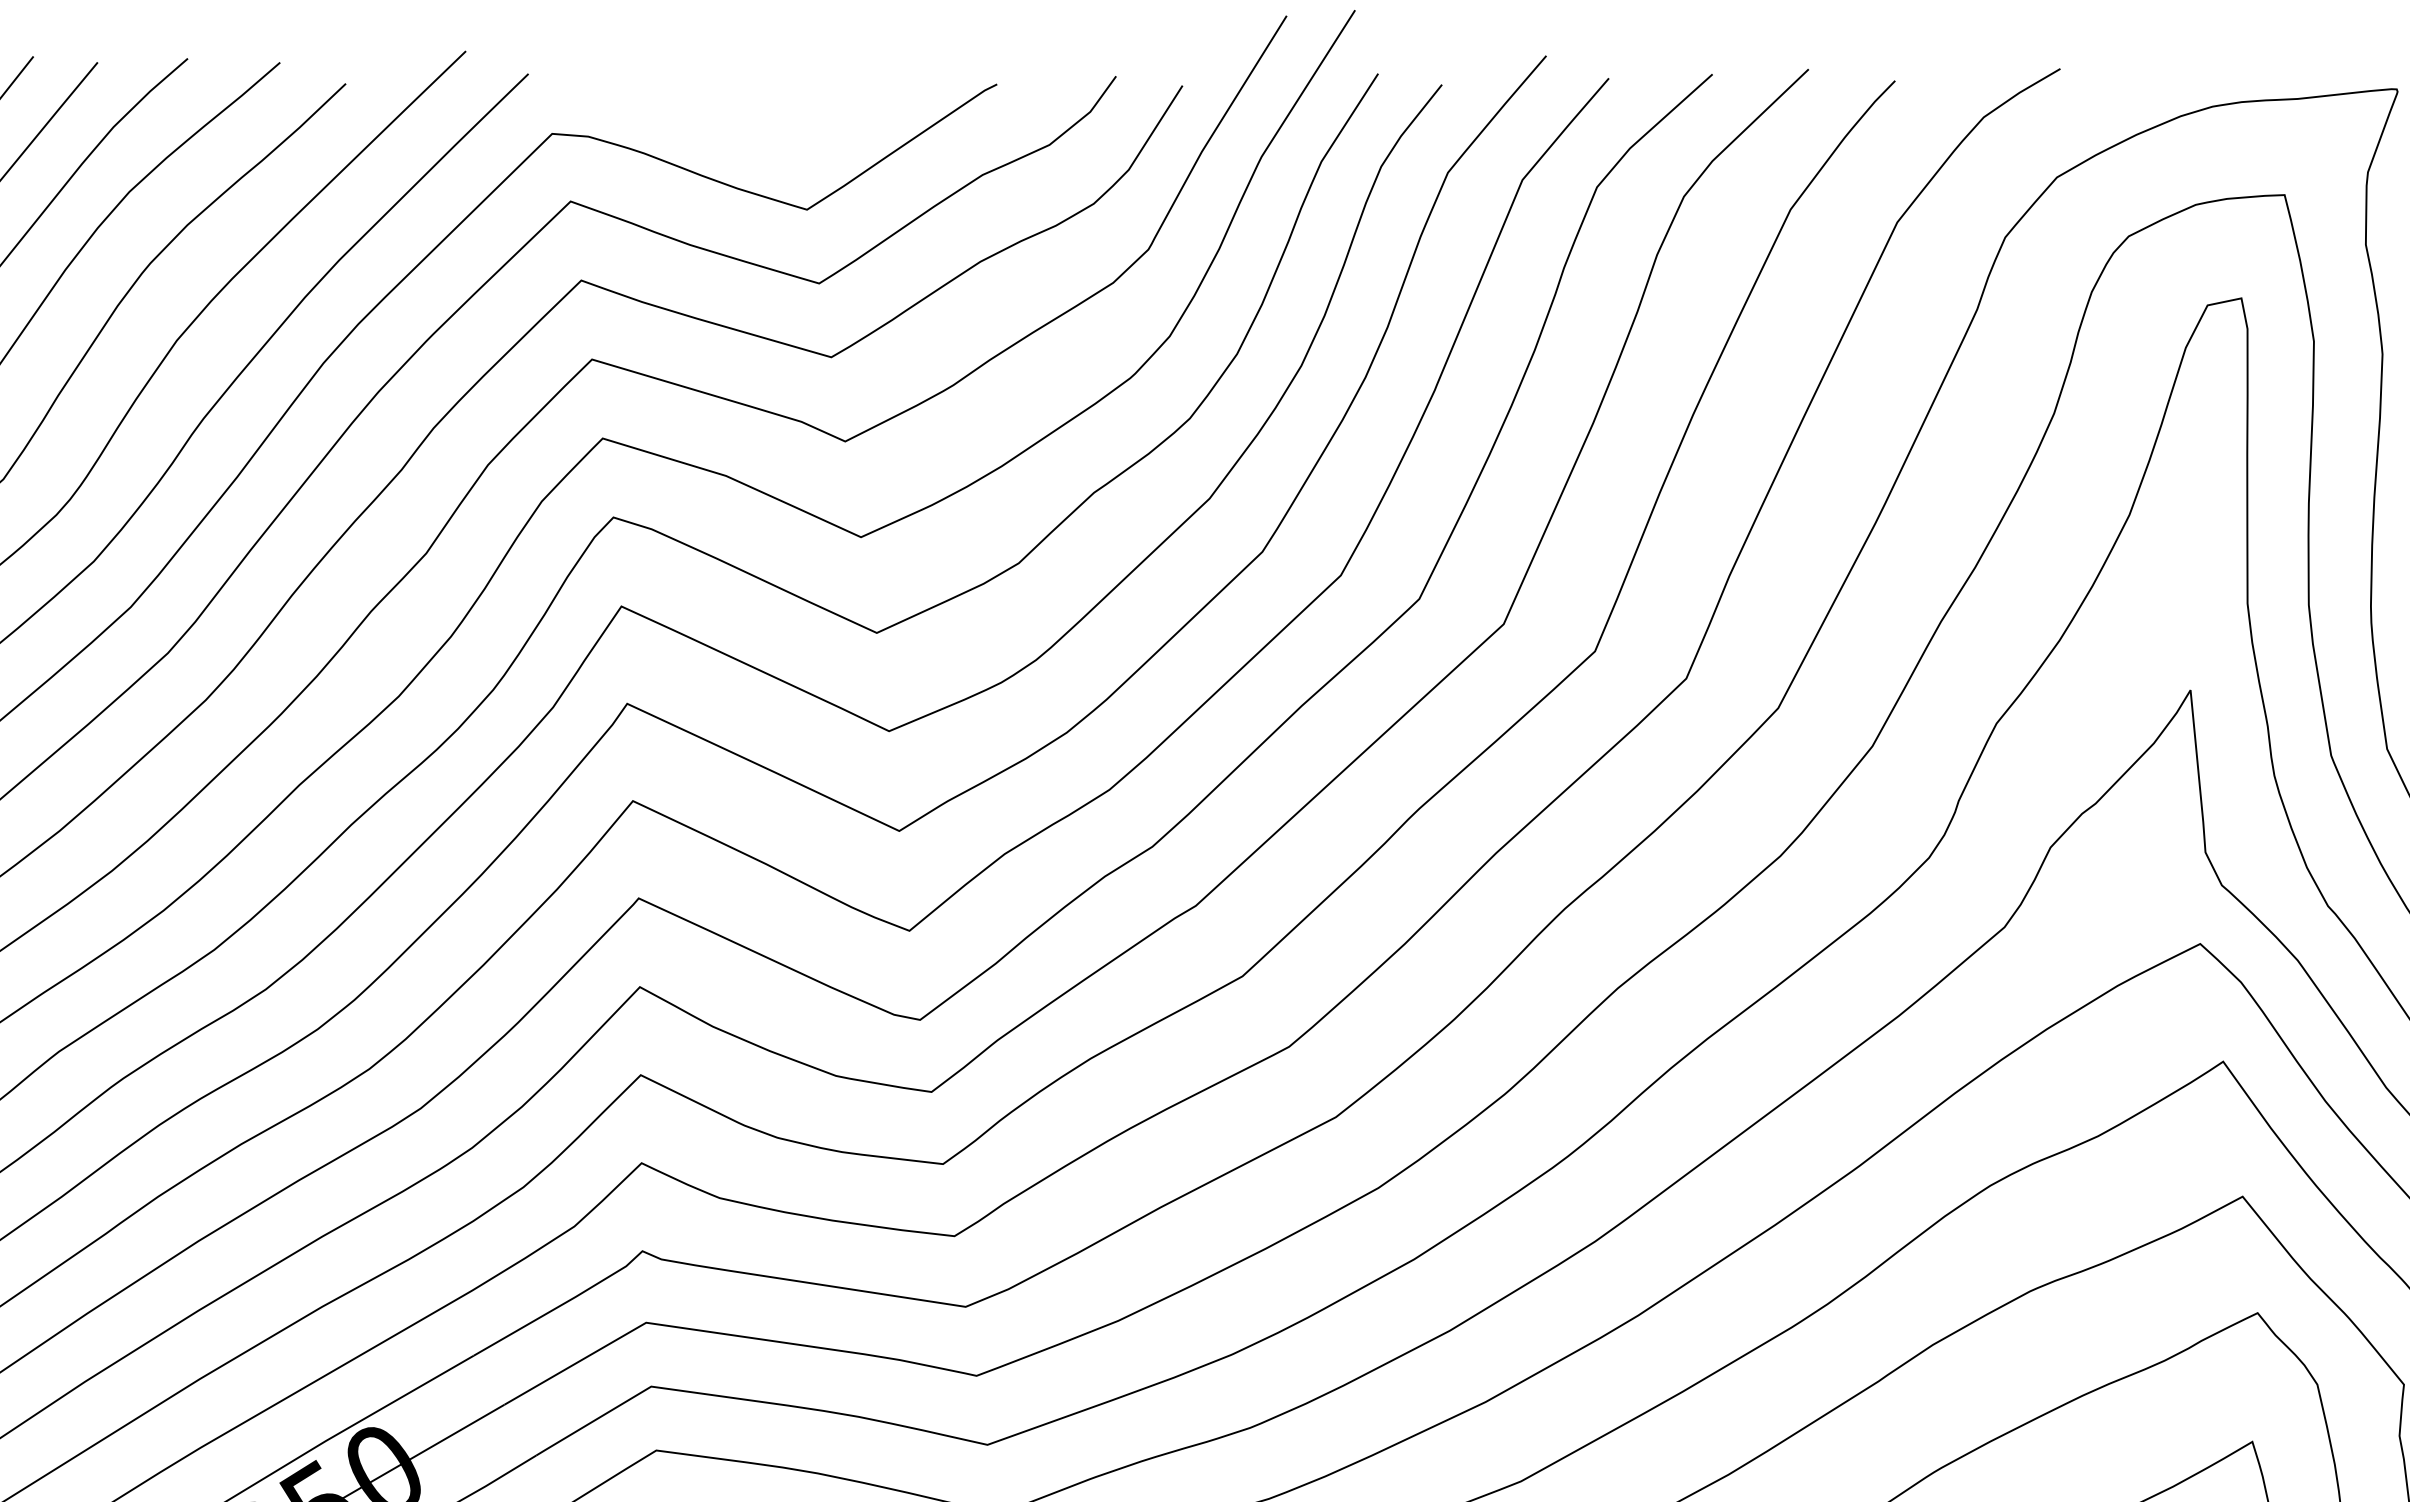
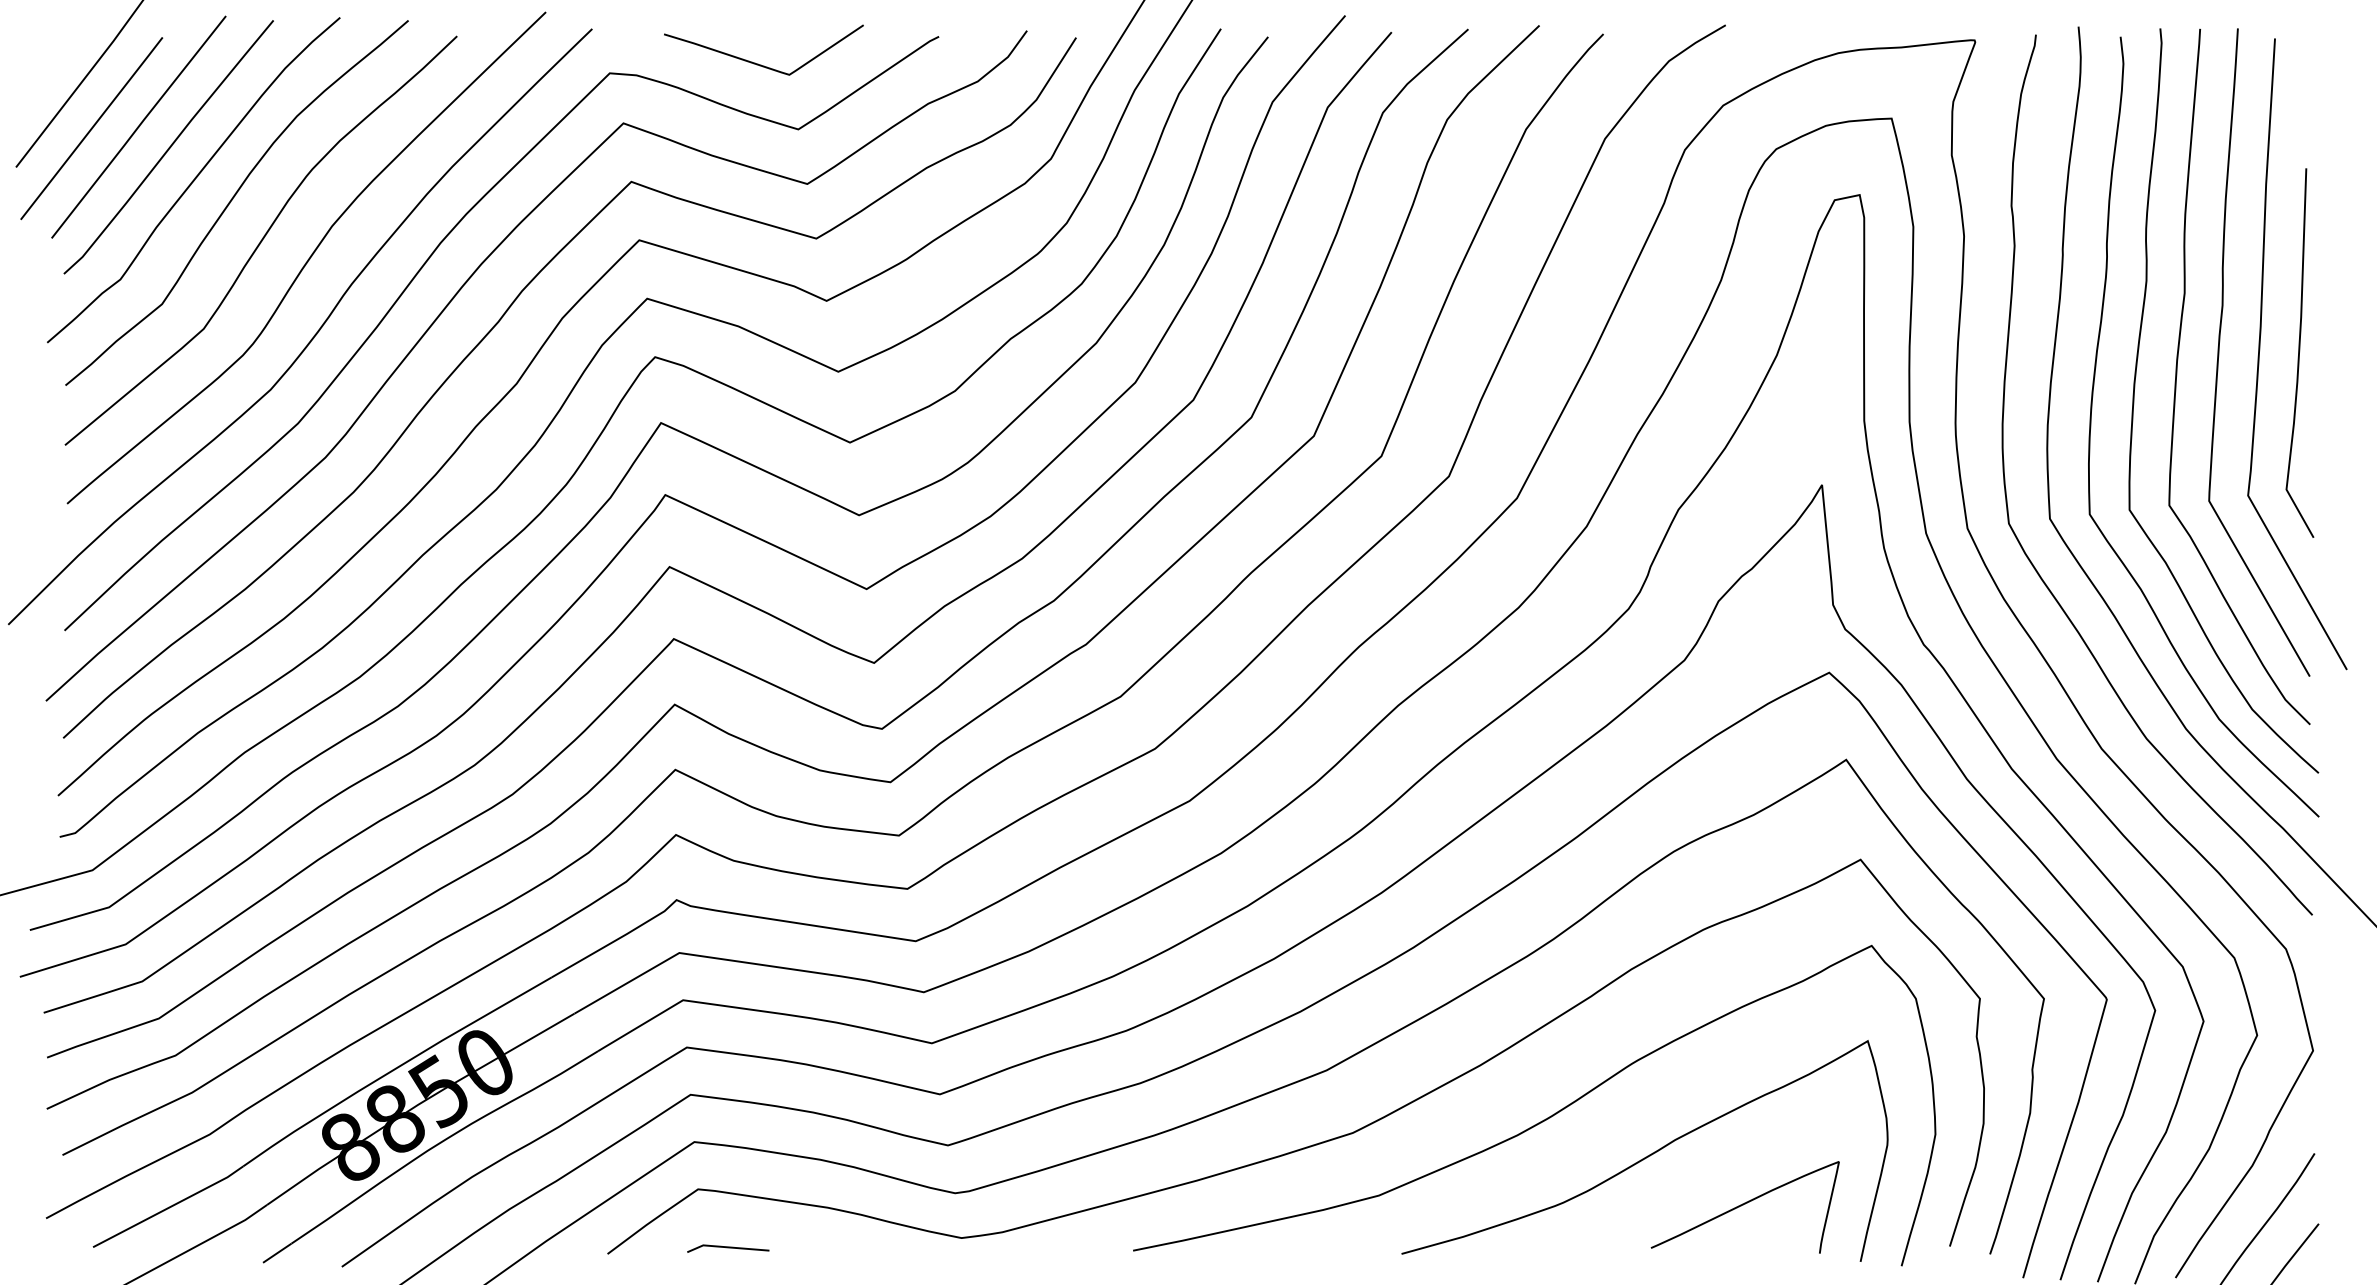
curve: (753, 120) -> (758, 63), added

